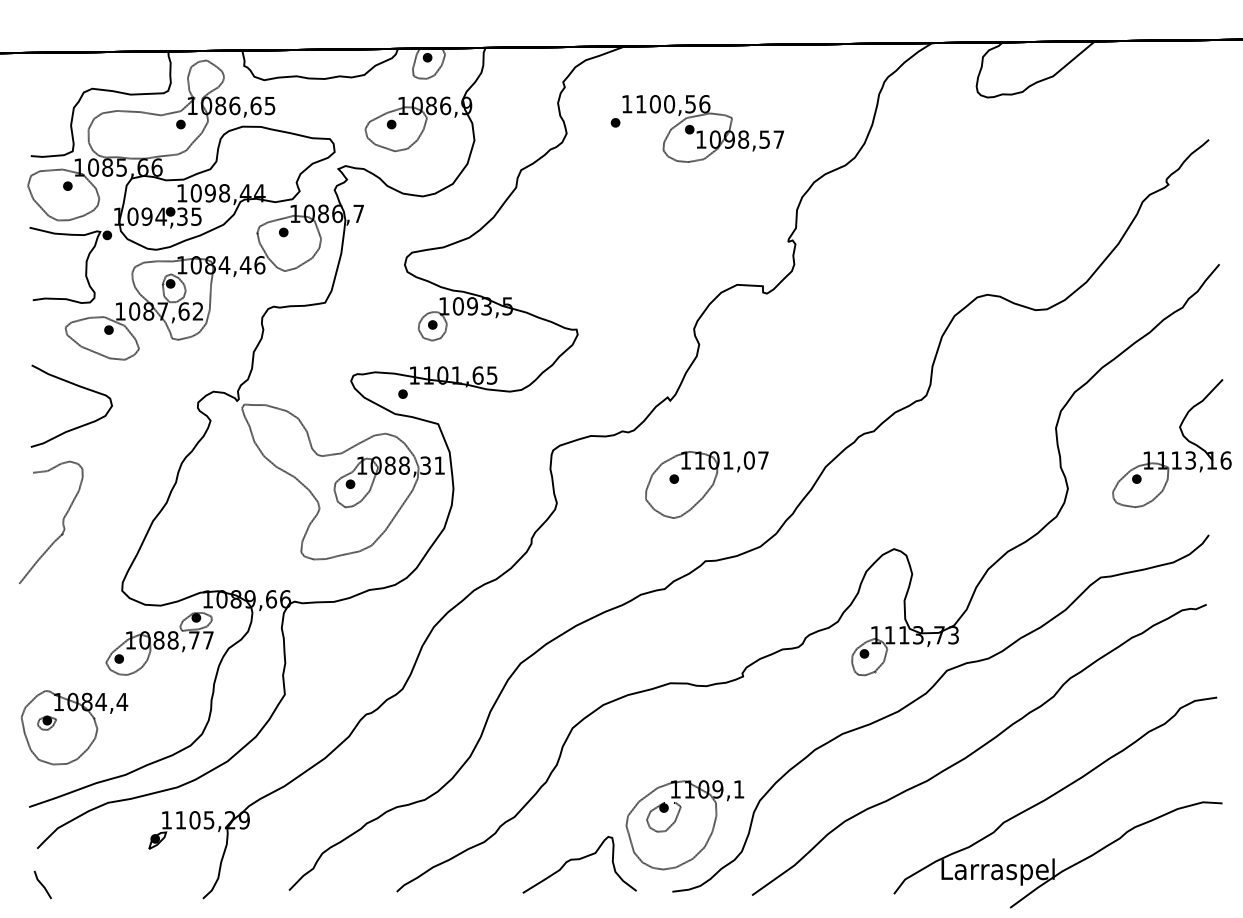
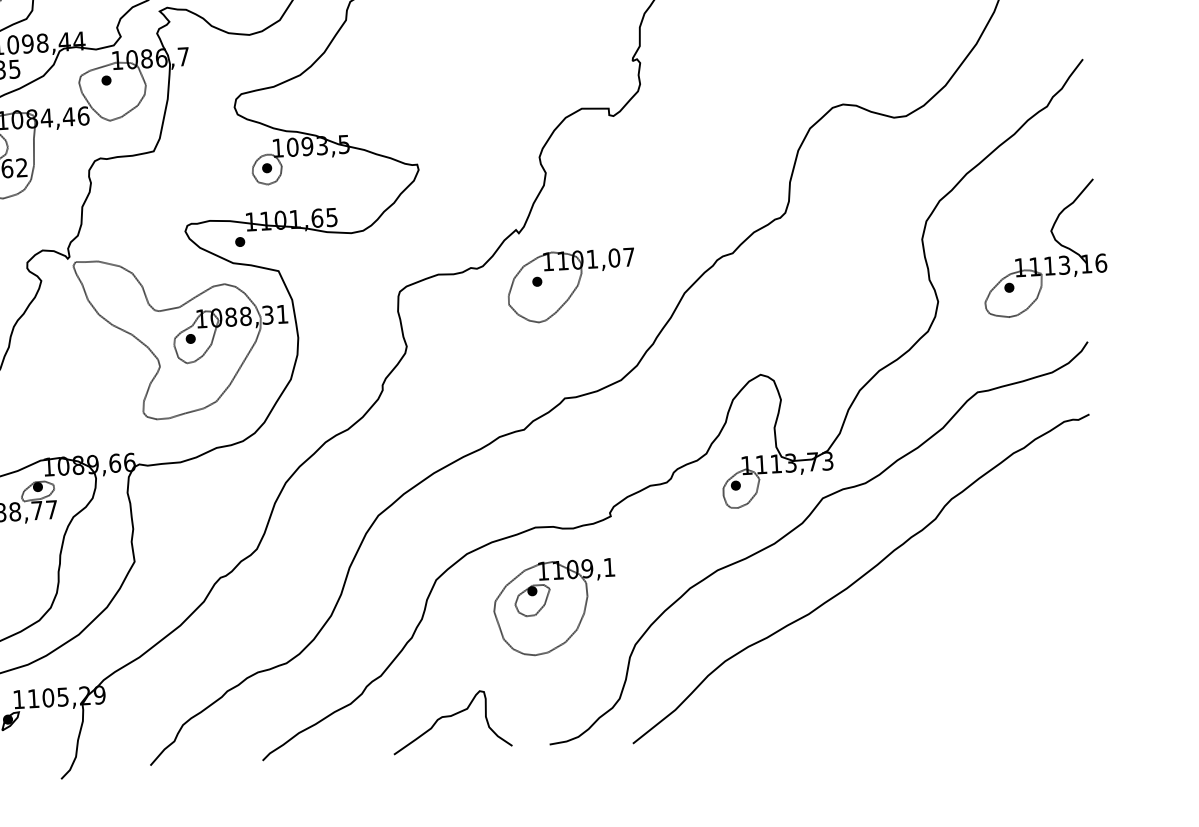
part: (706, 484) -> (571, 285), moved
part: (1054, 795) -> (942, 622), removed
part: (684, 825) -> (554, 608), moved

